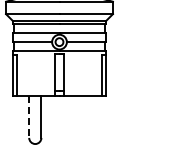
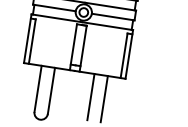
line: (77, 116) -> (90, 96), added
line: (89, 116) -> (103, 98), added
line: (29, 117) -> (38, 89), dashed -> solid

